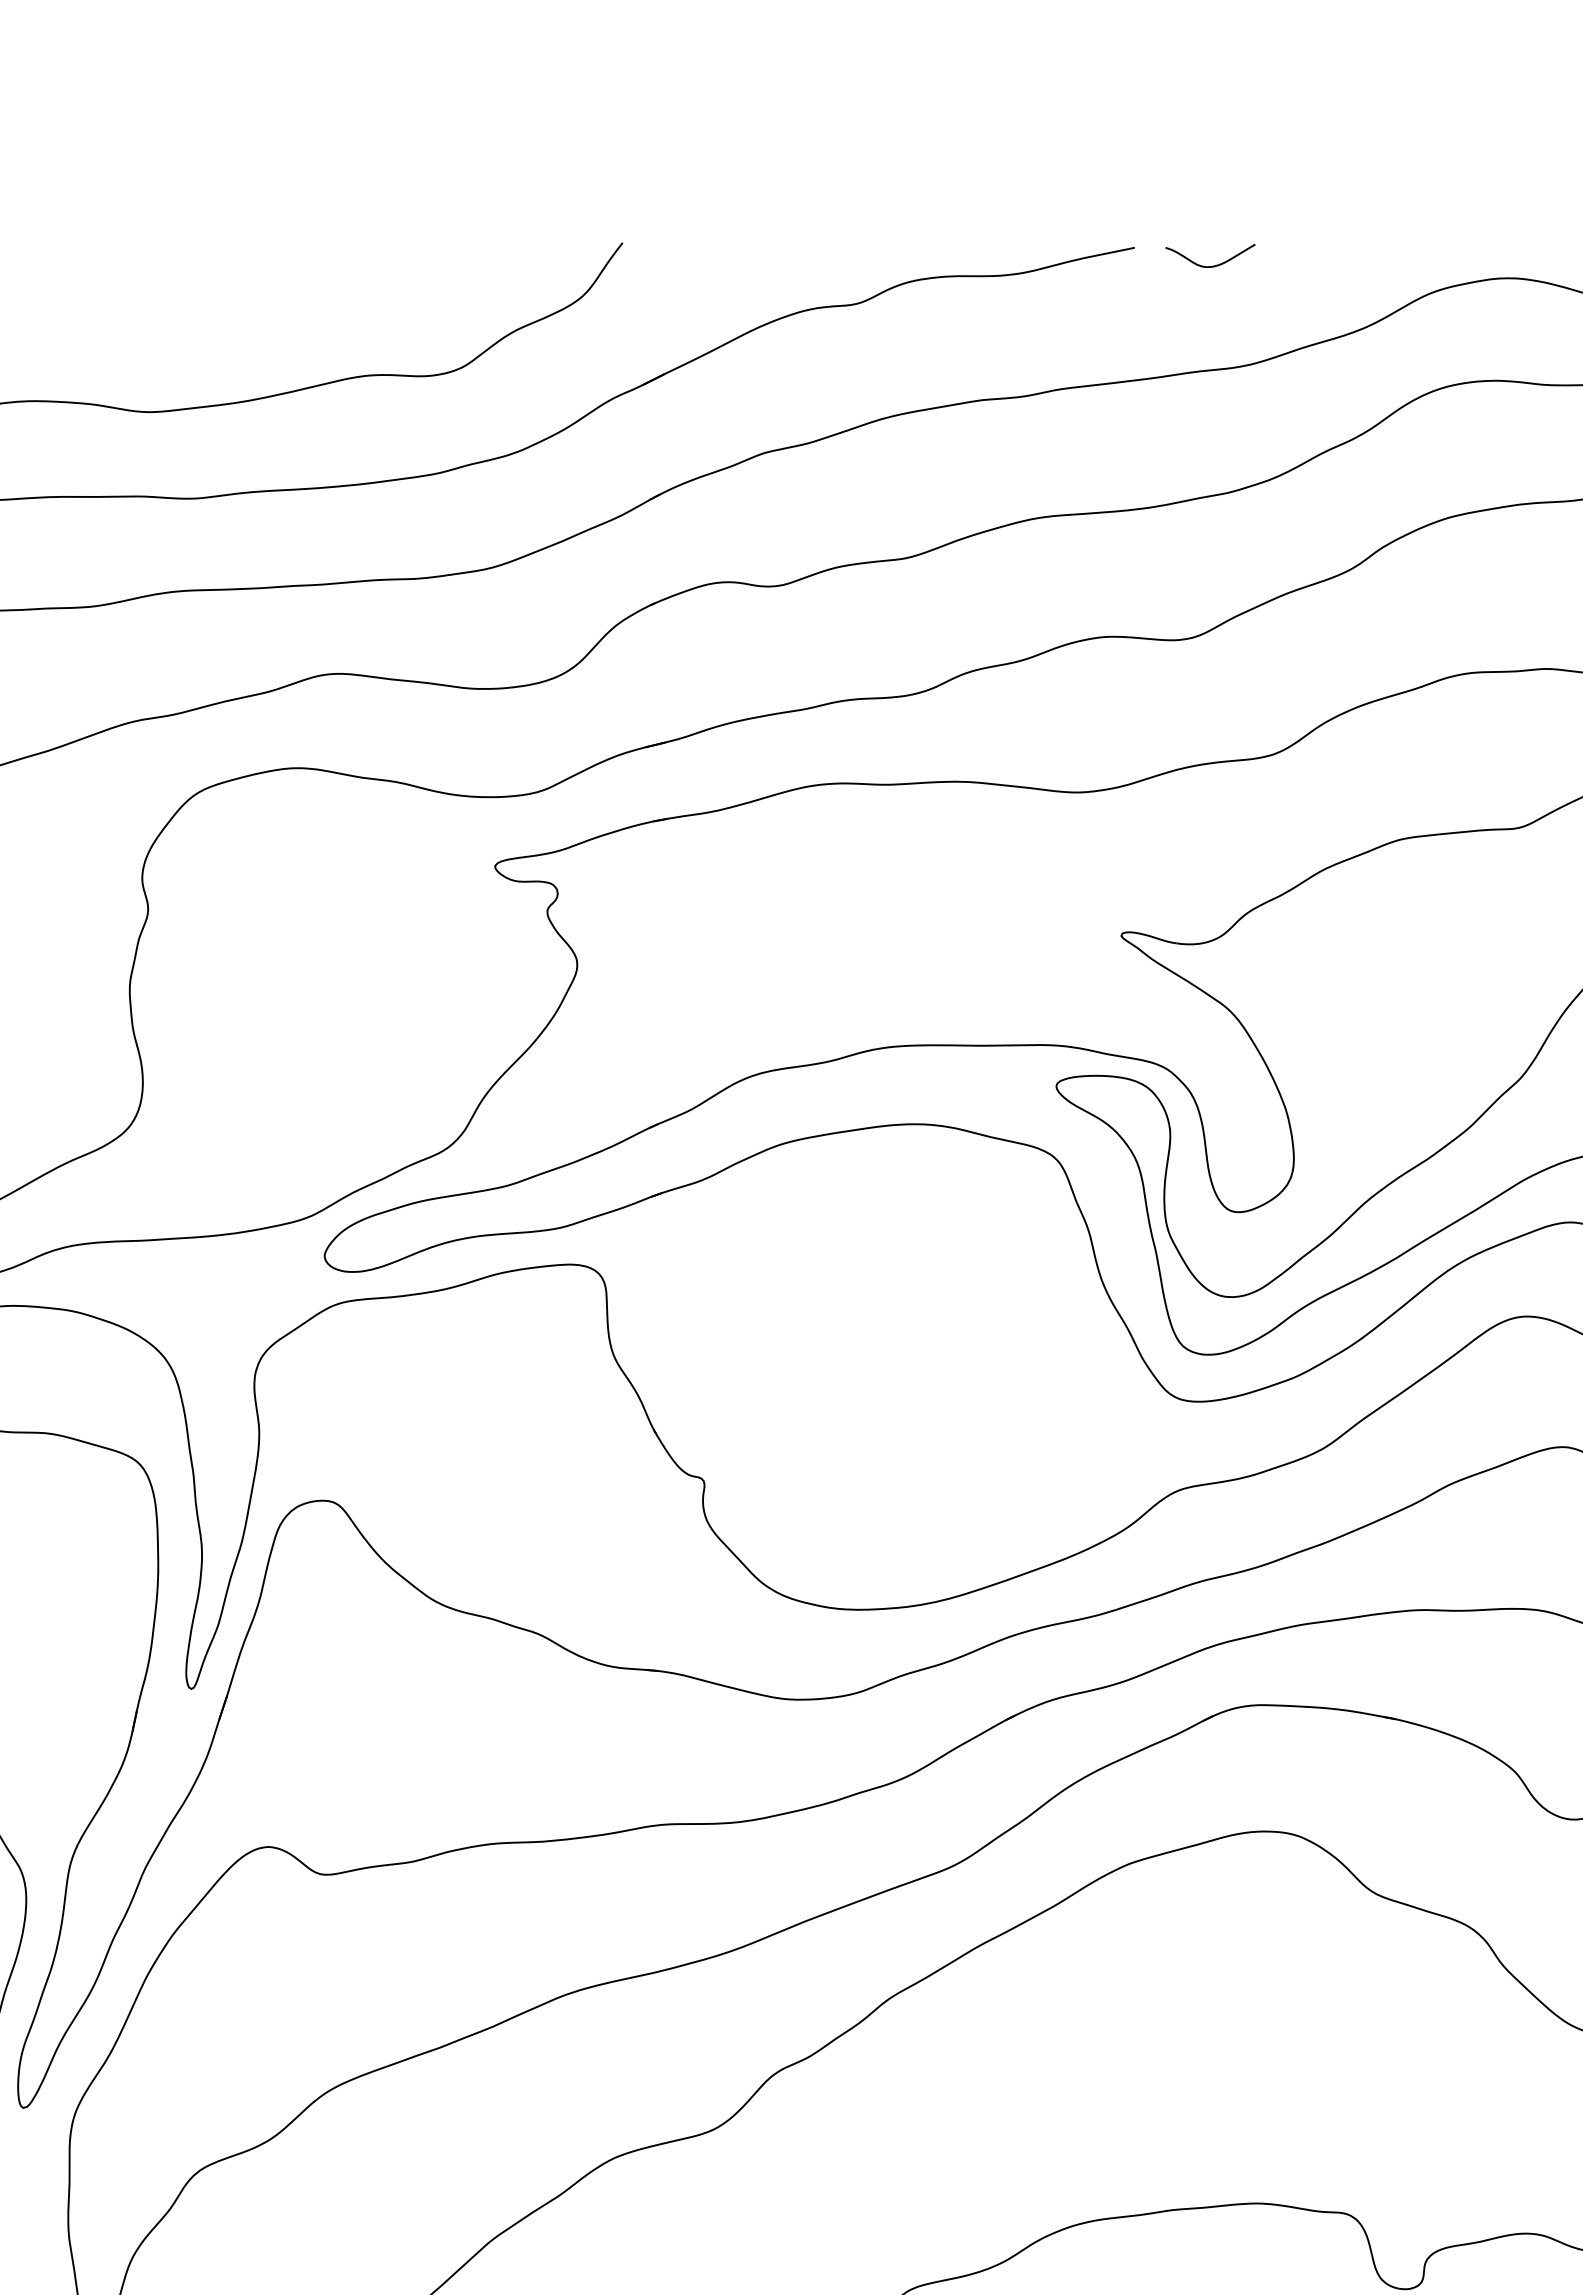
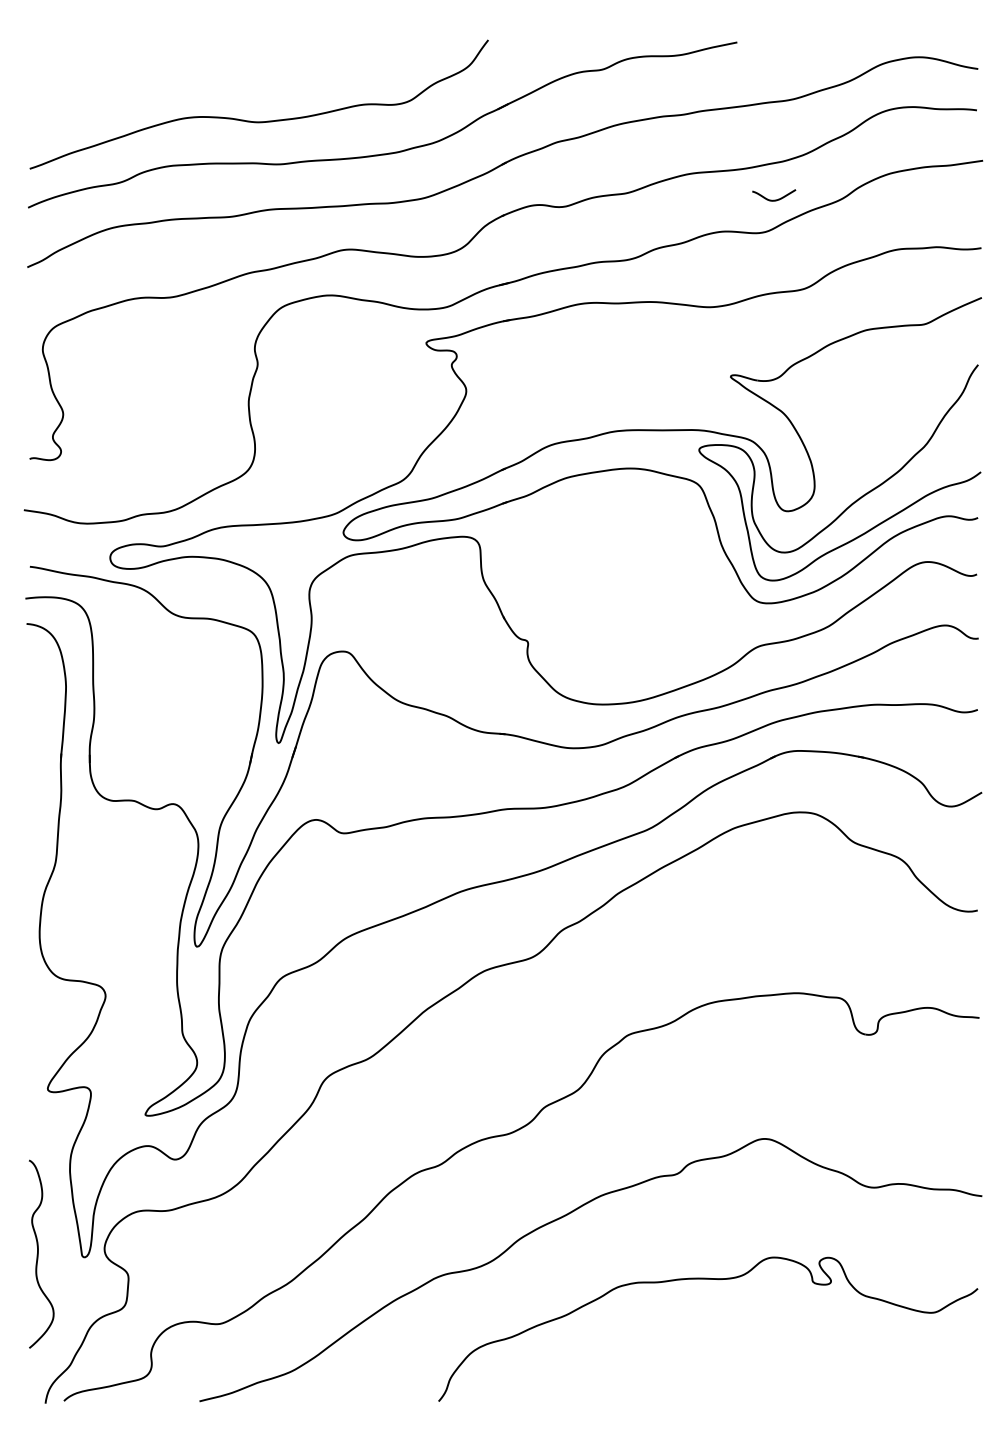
curve: (1211, 264) -> (774, 199), moved

